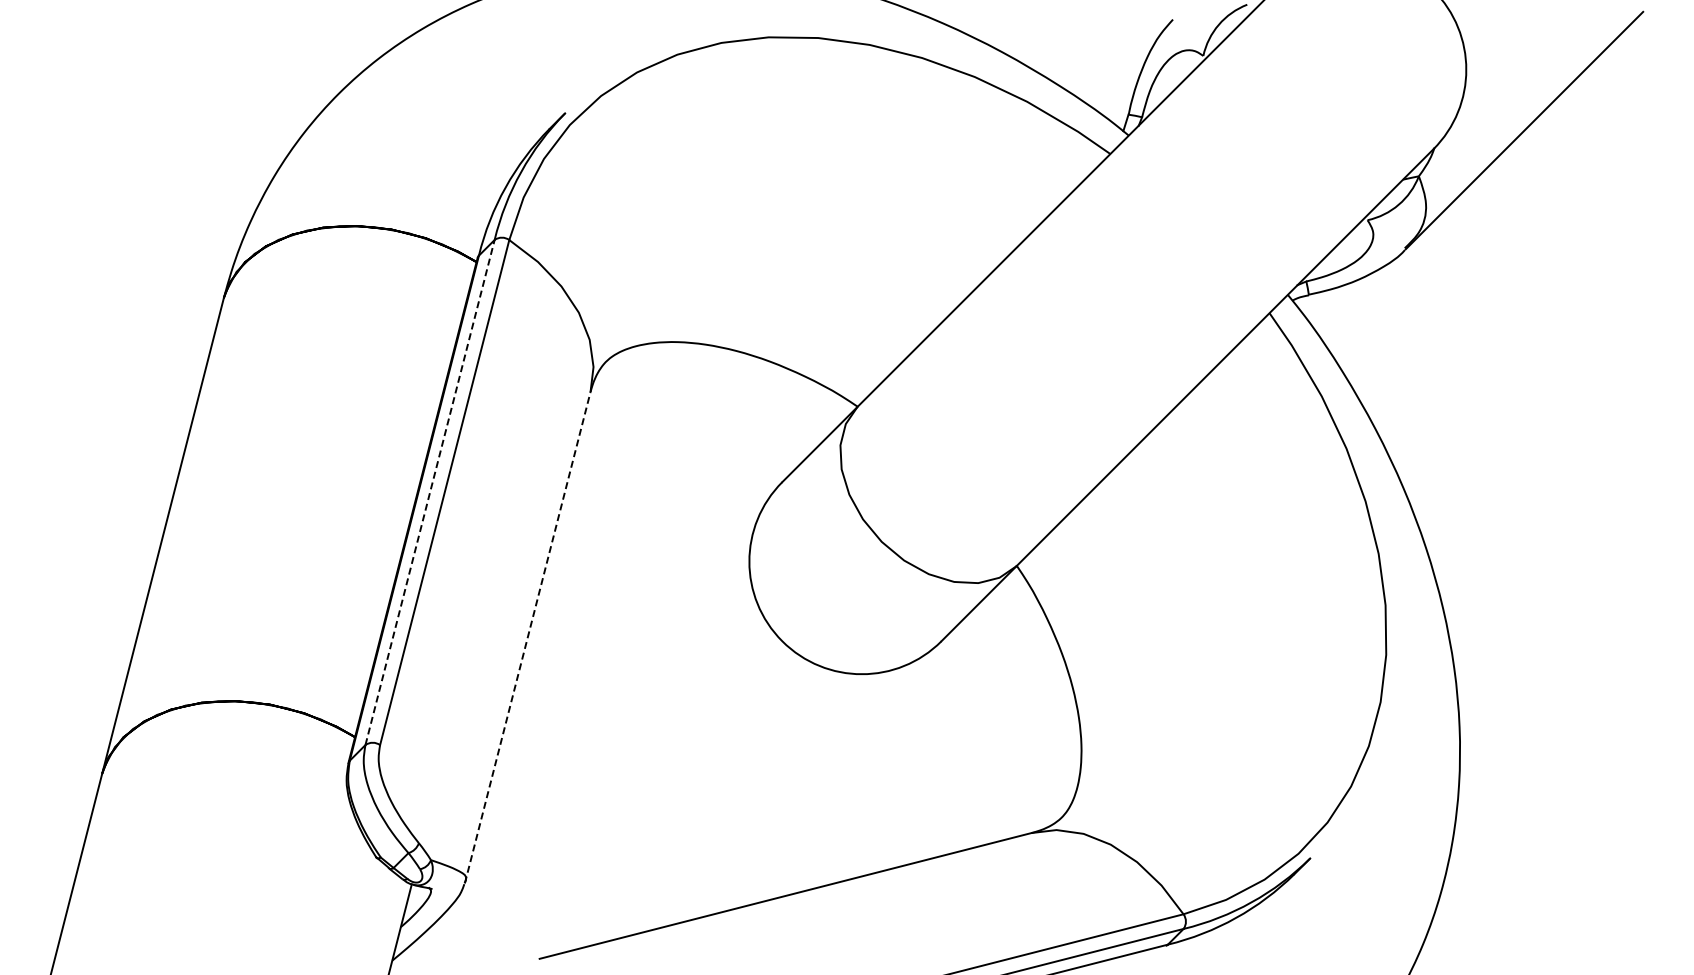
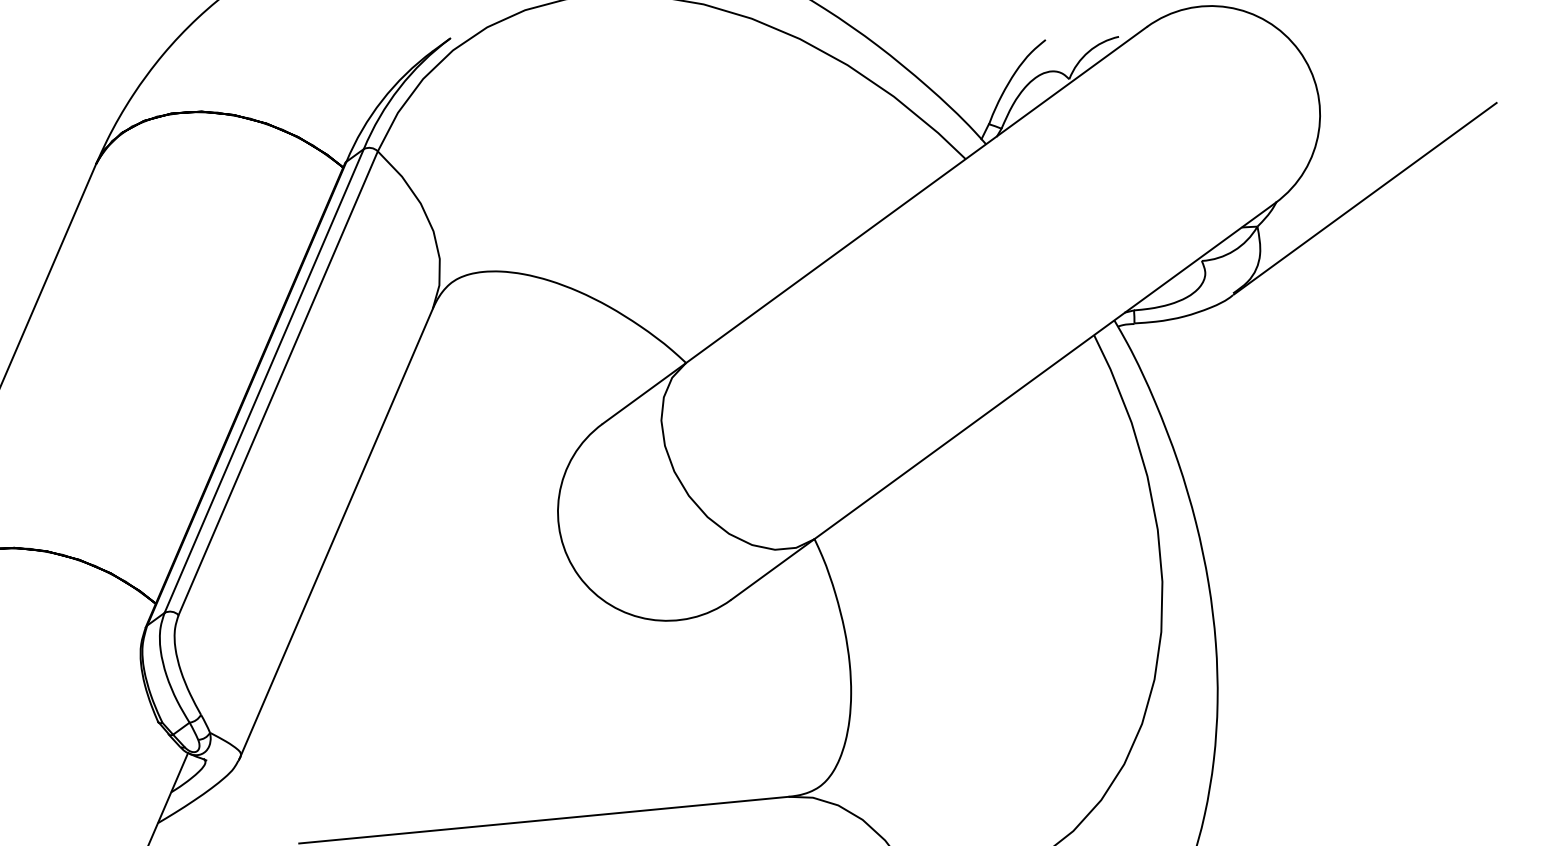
line: (430, 492) -> (264, 381), dashed -> solid
line: (527, 637) -> (335, 534), dashed -> solid

